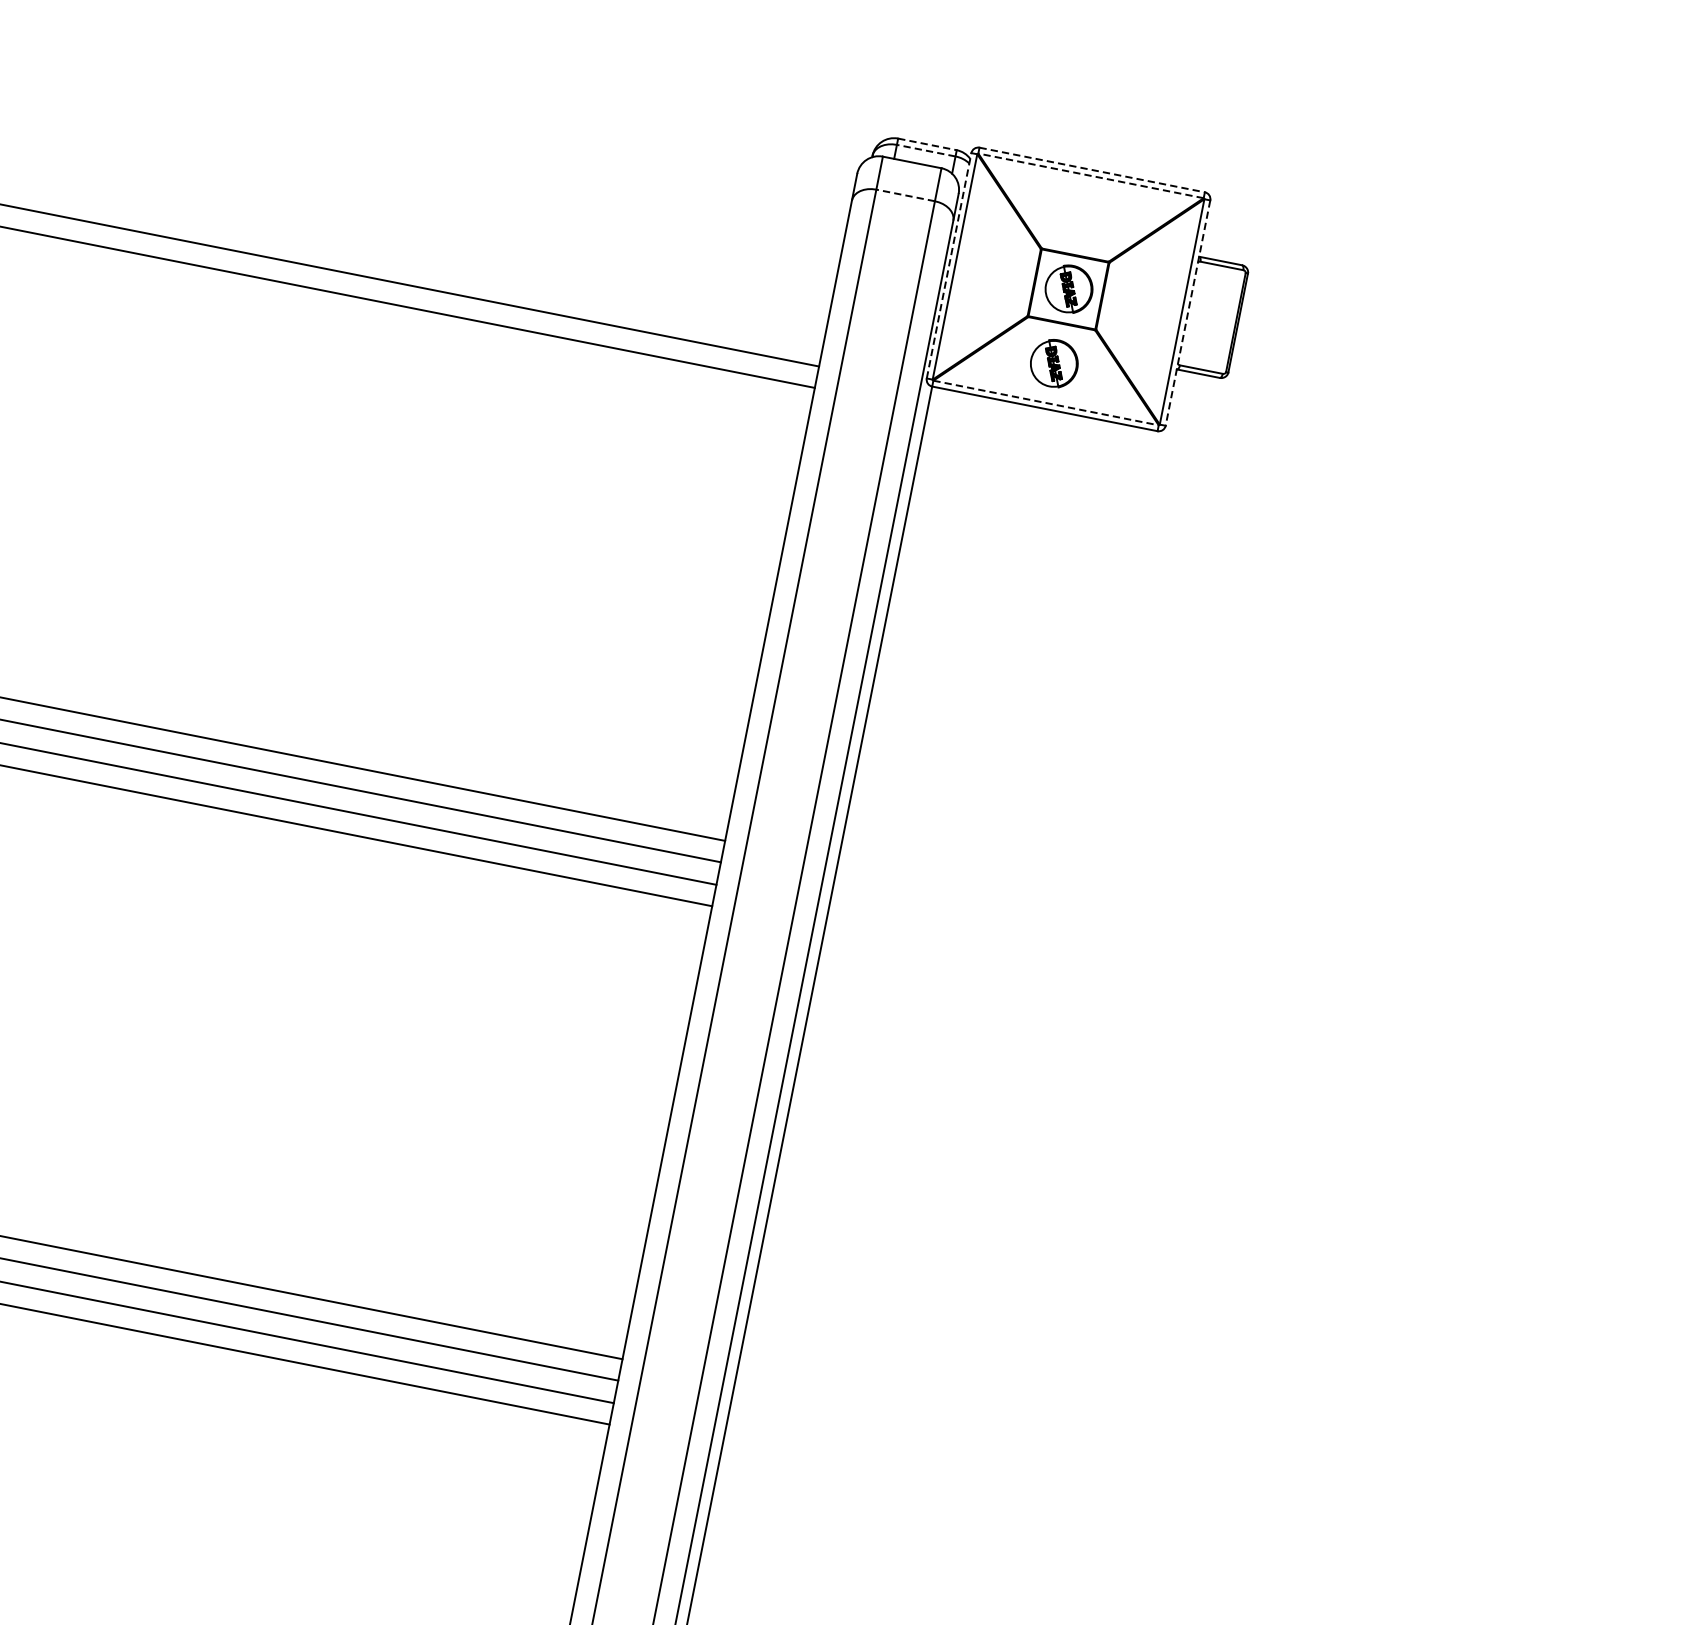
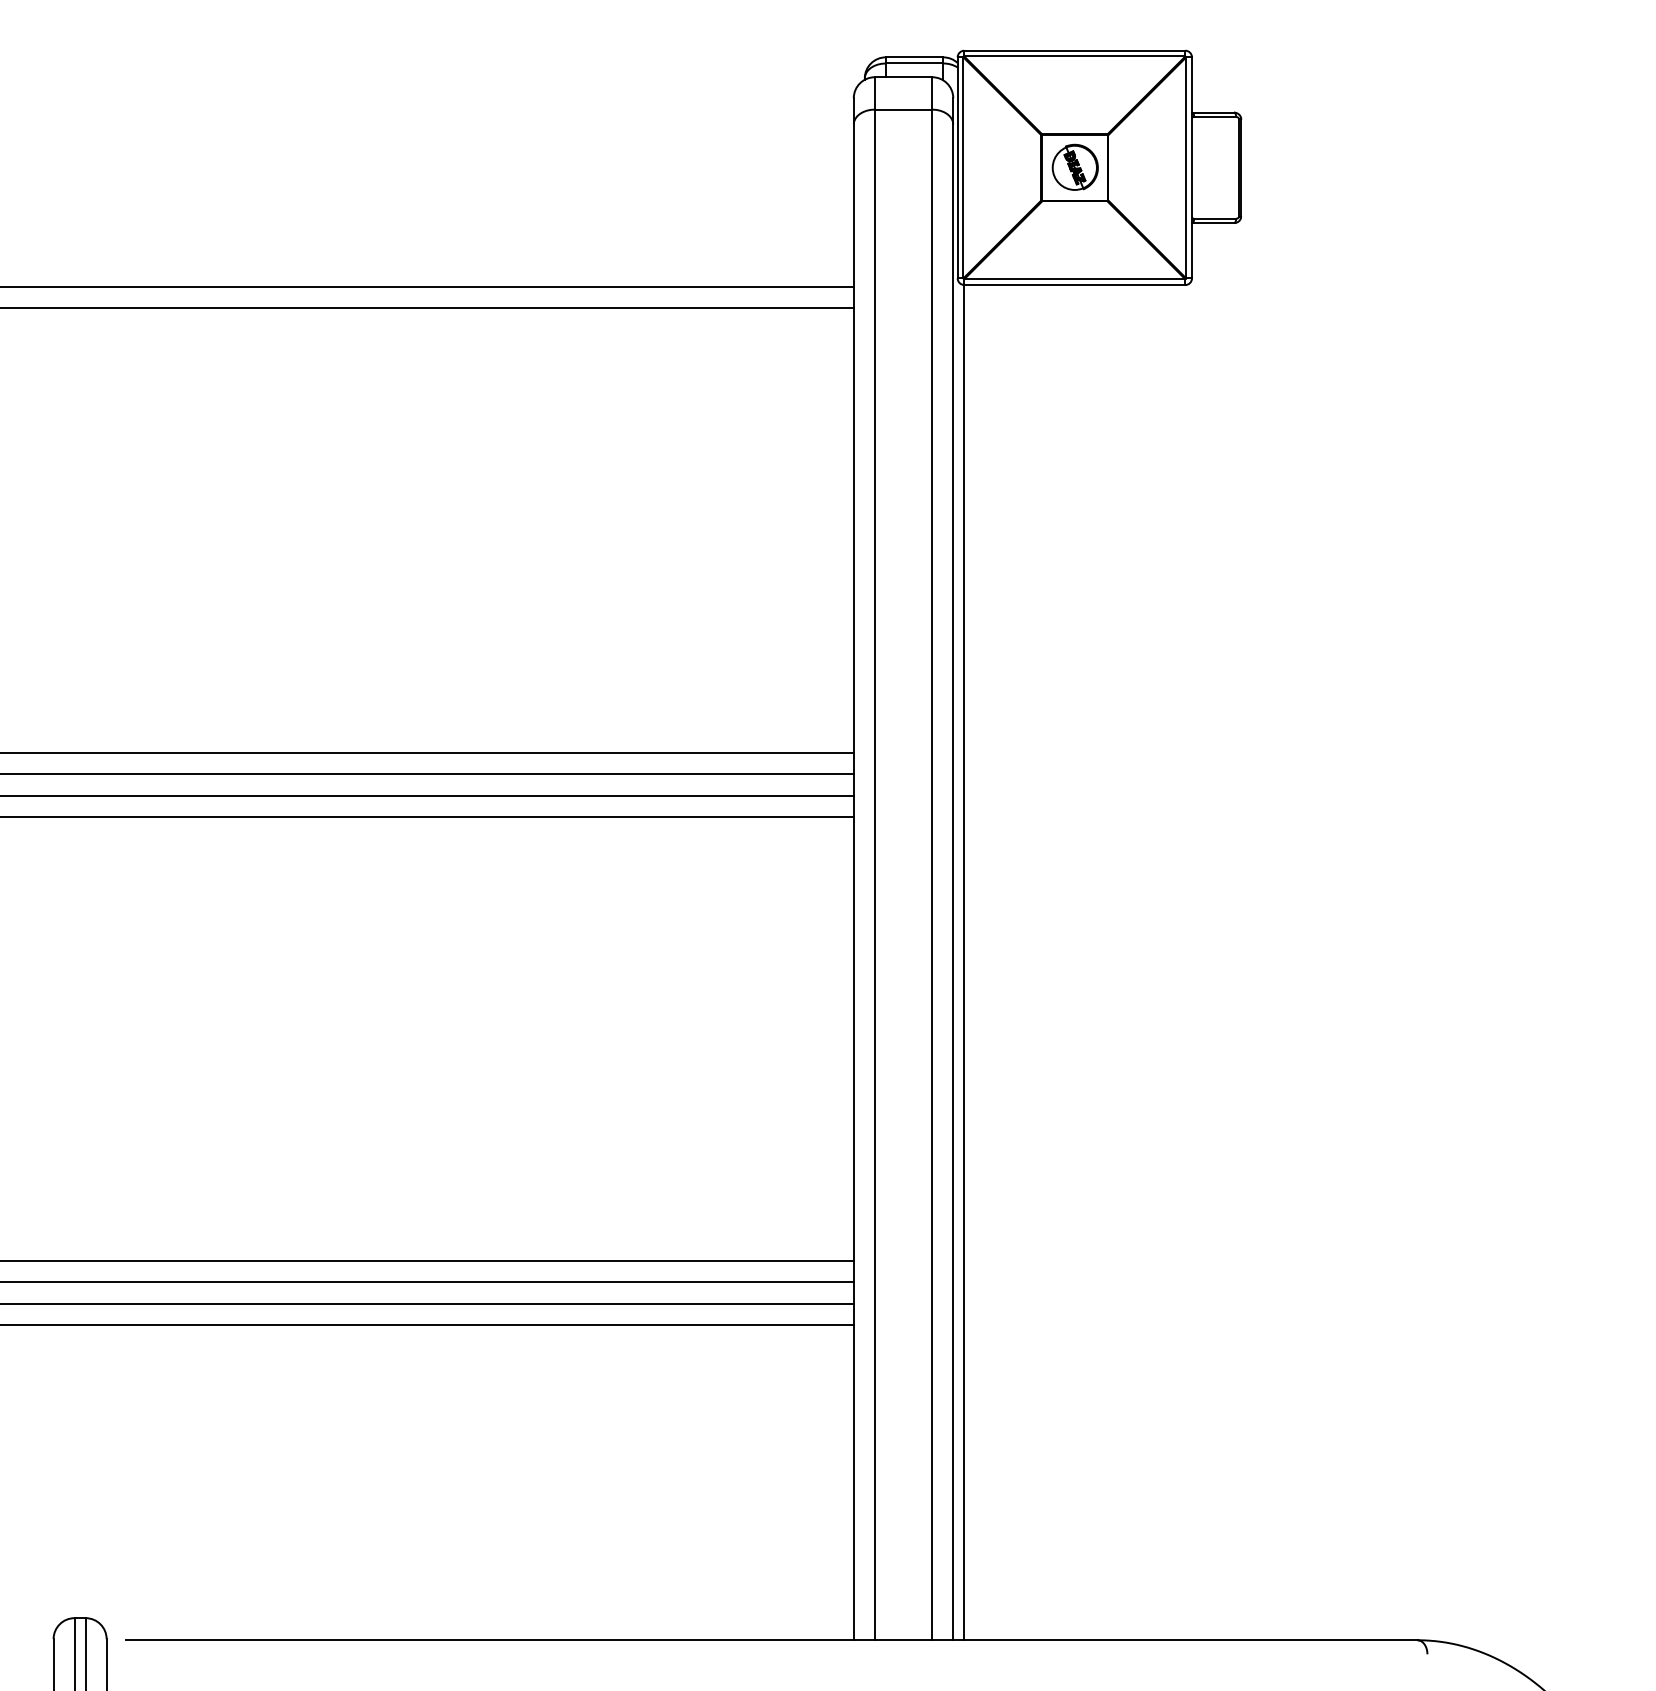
line: (927, 144) -> (914, 57), dashed -> solid
line: (926, 150) -> (914, 63), dashed -> solid
line: (1091, 169) -> (1074, 50), dashed -> solid
line: (1090, 175) -> (1074, 56), dashed -> solid
line: (905, 195) -> (903, 109), dashed -> solid
line: (948, 265) -> (957, 167), dashed -> solid
line: (1187, 312) -> (1191, 167), dashed -> solid
part: (1053, 362) -> (1074, 239), removed
line: (1045, 403) -> (1074, 279), dashed -> solid

